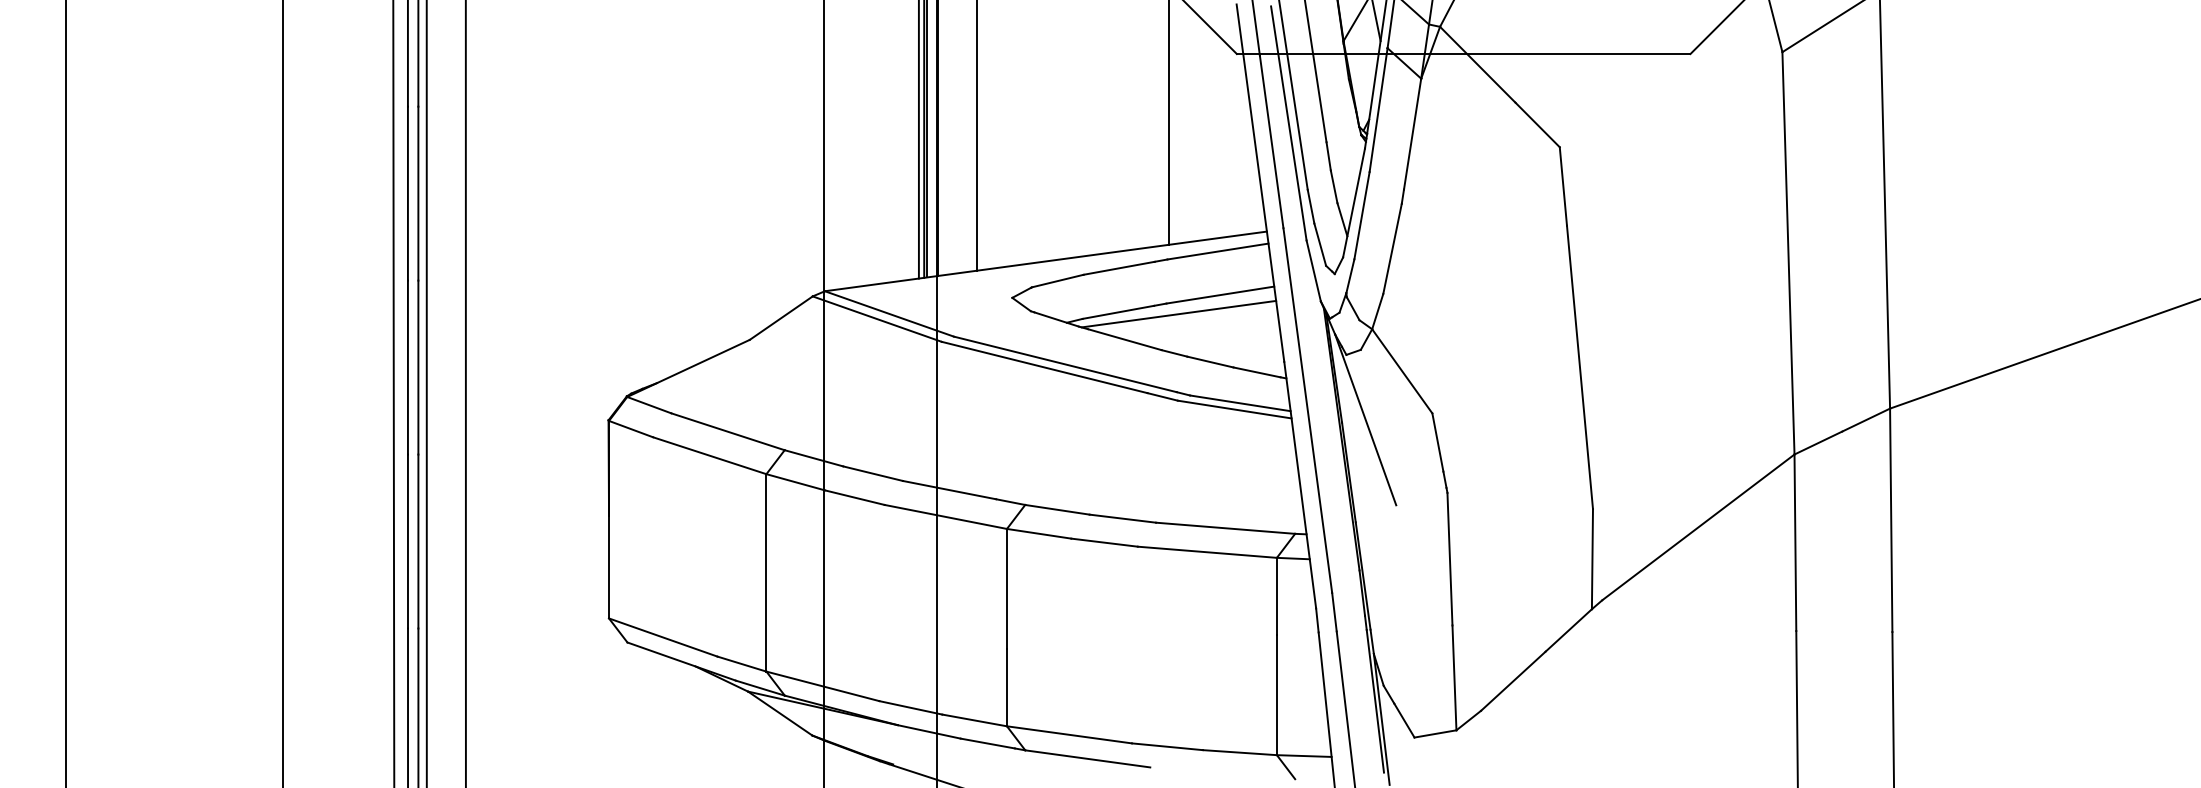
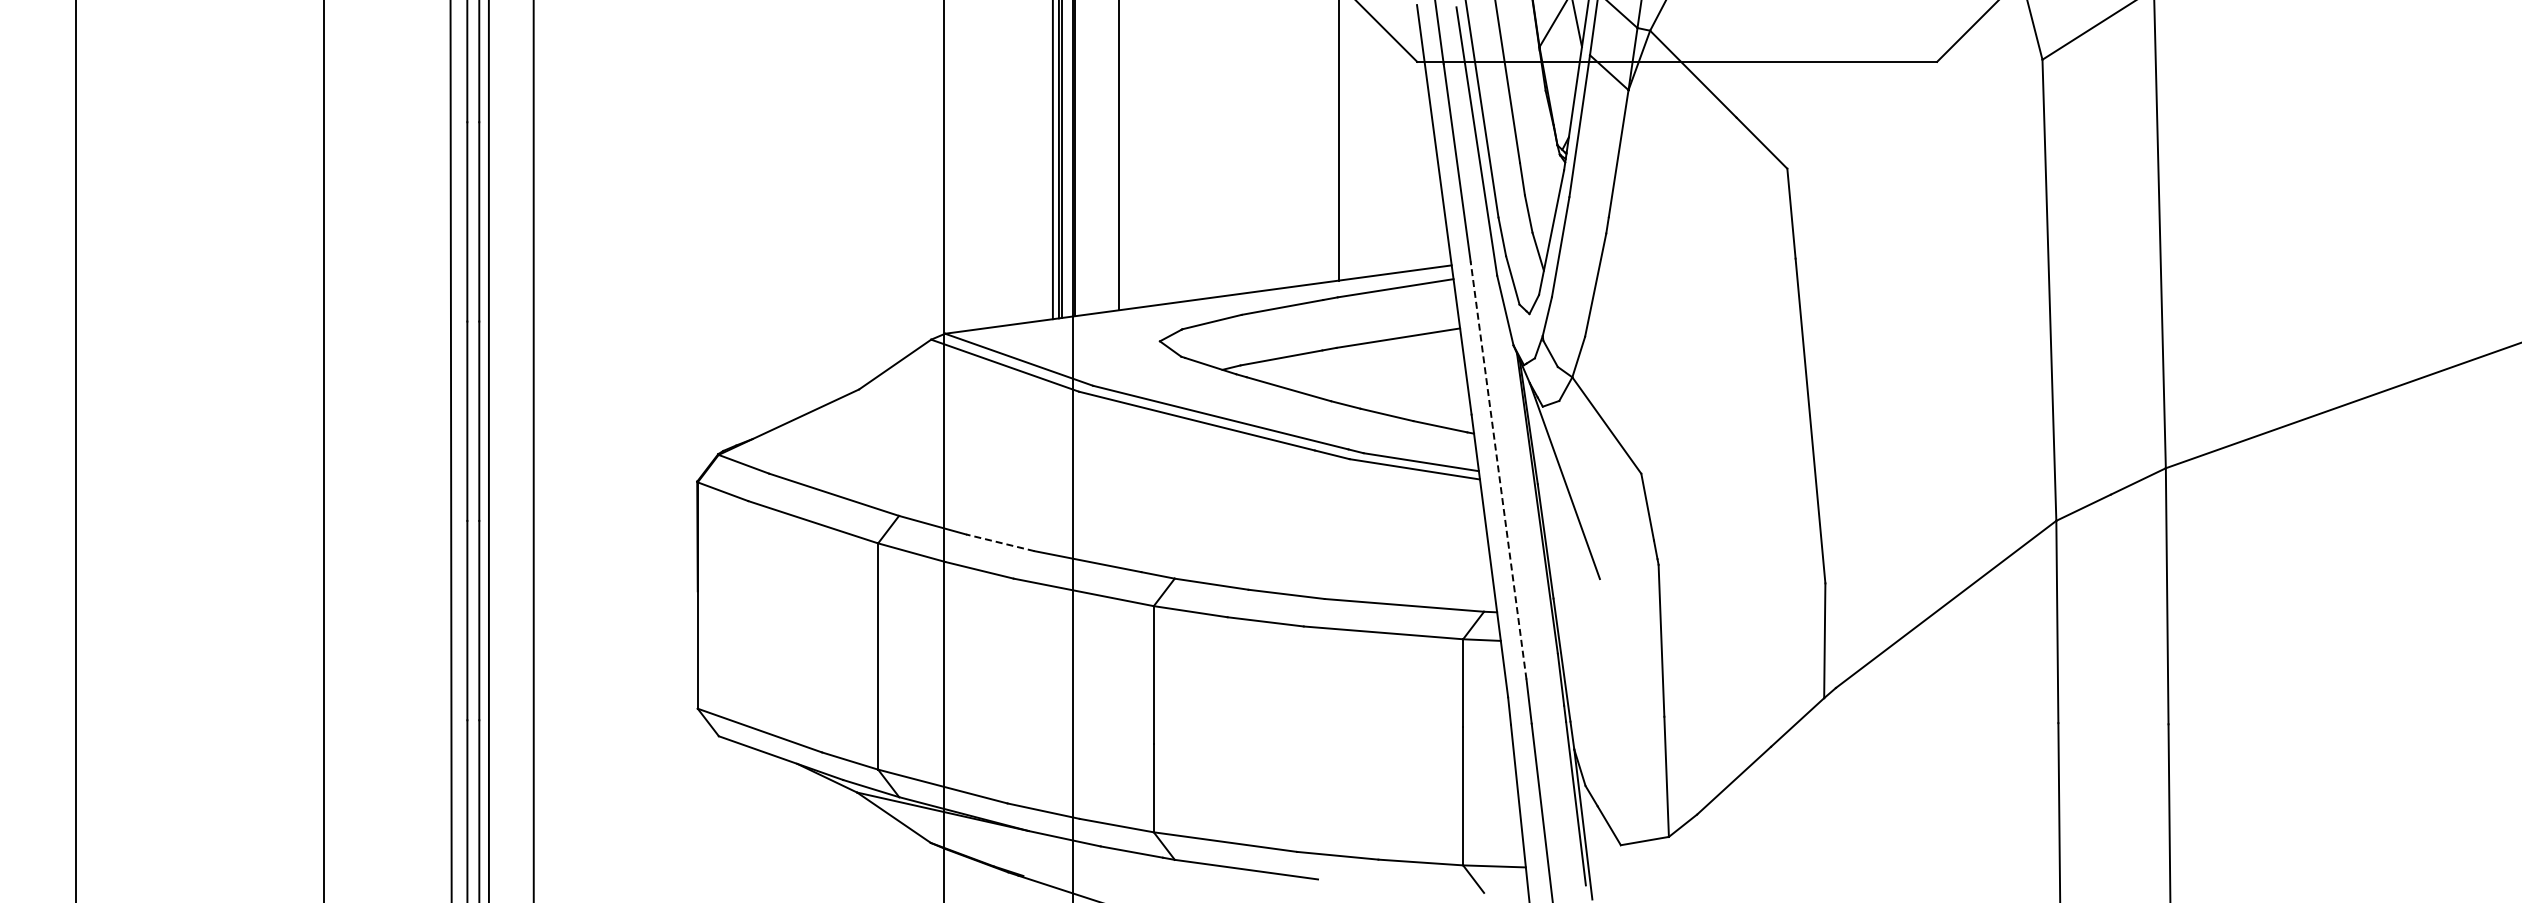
line: (1178, 313) -> (1350, 359), removed
line: (1307, 410) -> (1498, 470), solid -> dashed
line: (872, 473) -> (999, 542), solid -> dashed

